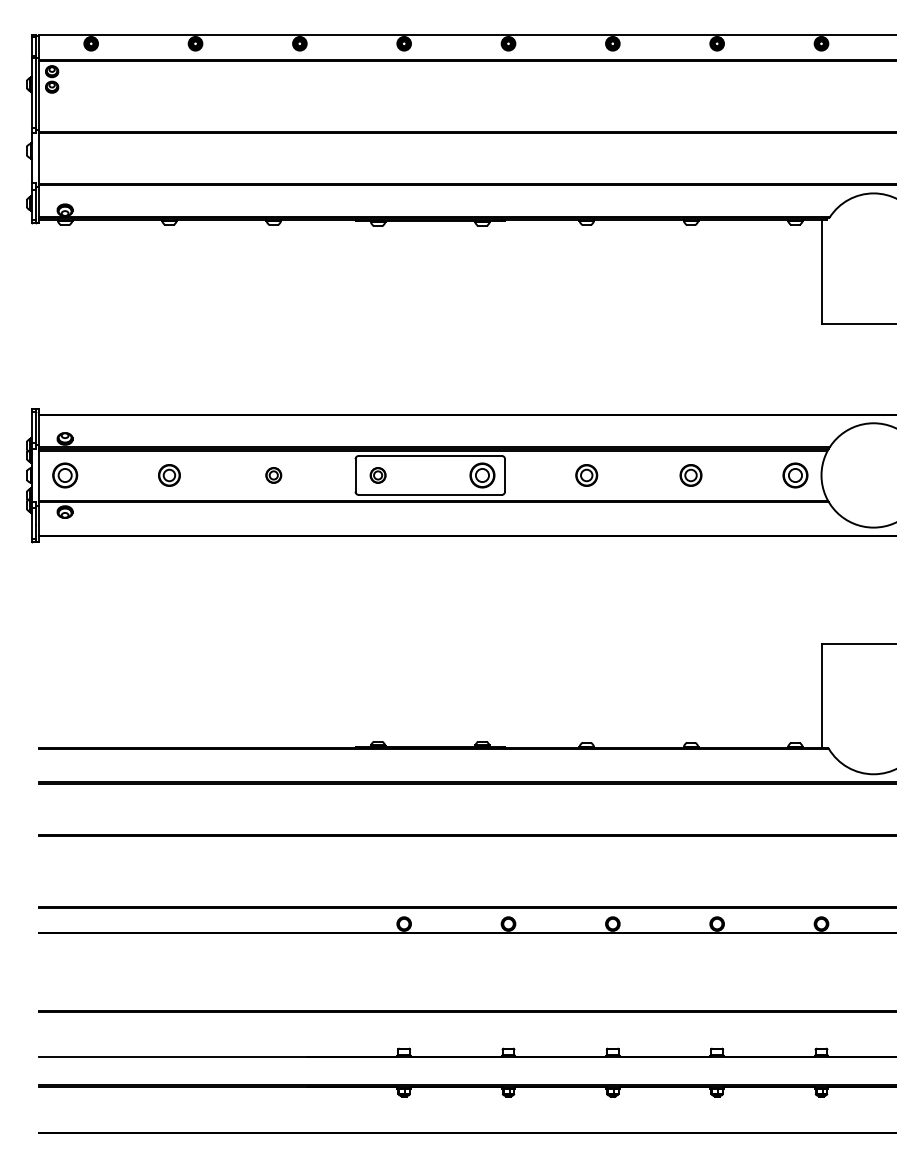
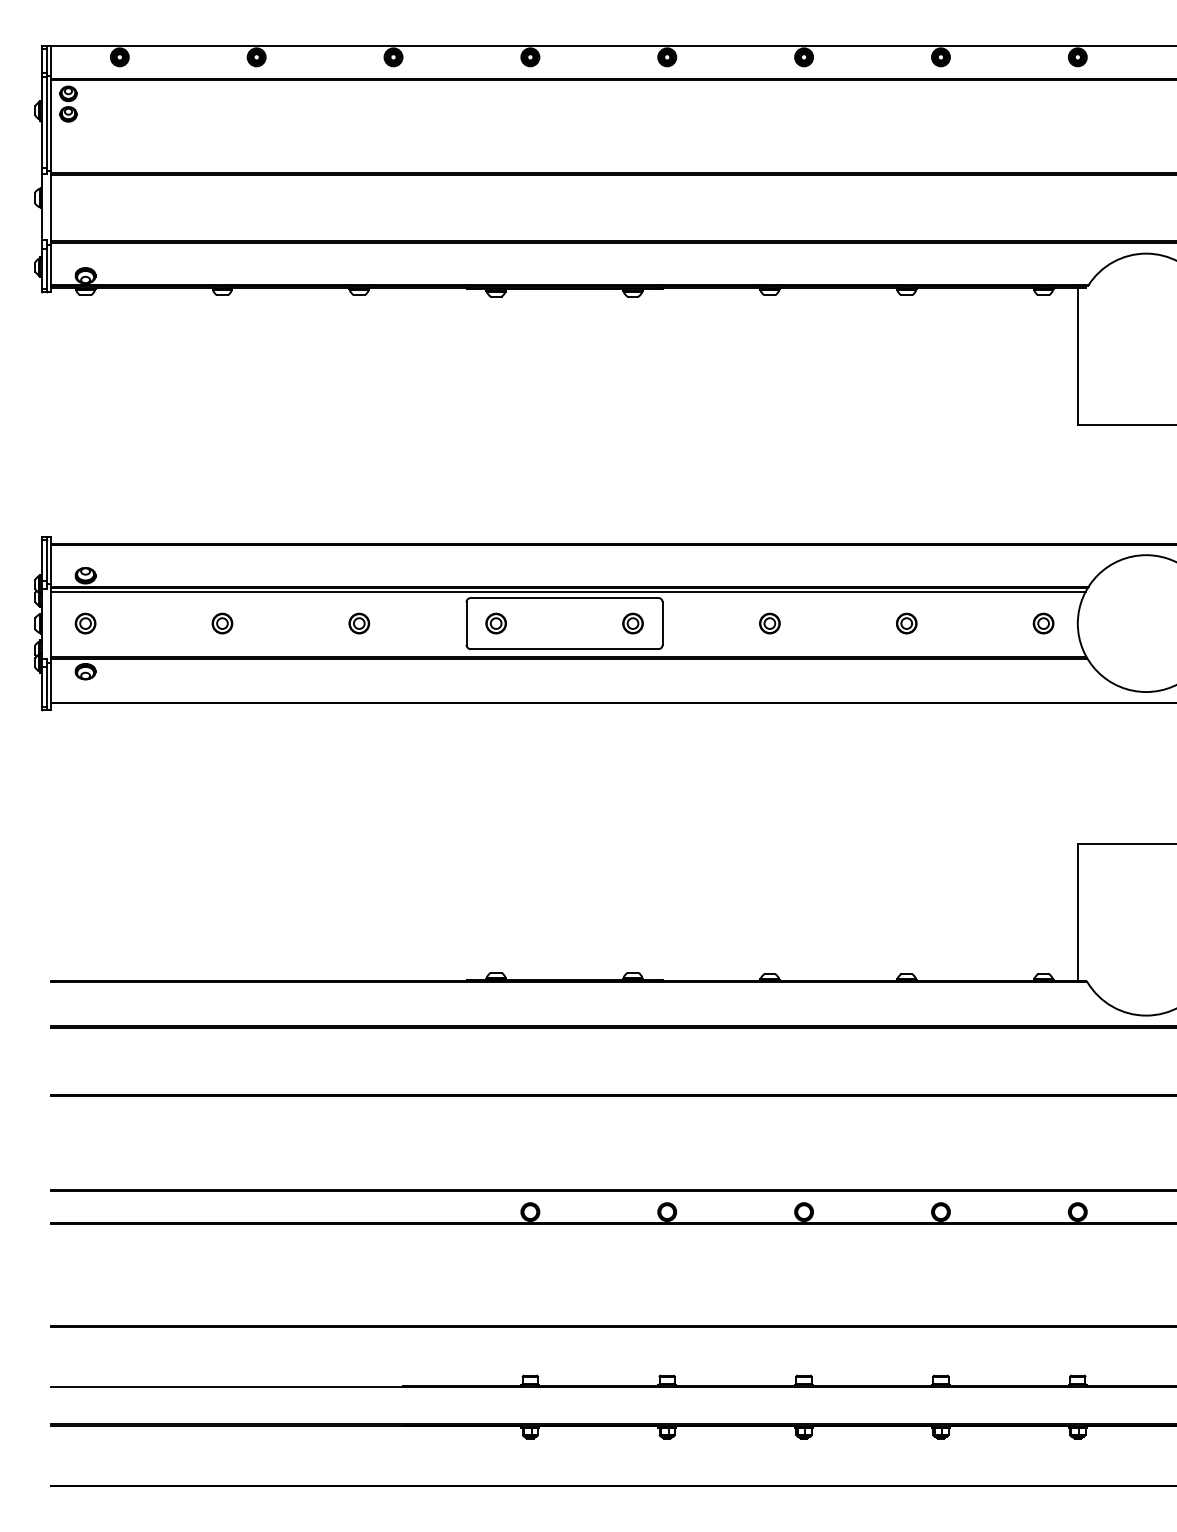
part: (65, 475) -> (85, 623), size x0.62
part: (169, 475) -> (222, 623), size x0.71
part: (482, 475) -> (632, 623), size x0.62
part: (586, 475) -> (769, 623), size x0.71
part: (690, 475) -> (906, 623), size x0.71
part: (795, 475) -> (1043, 623), size x0.62

